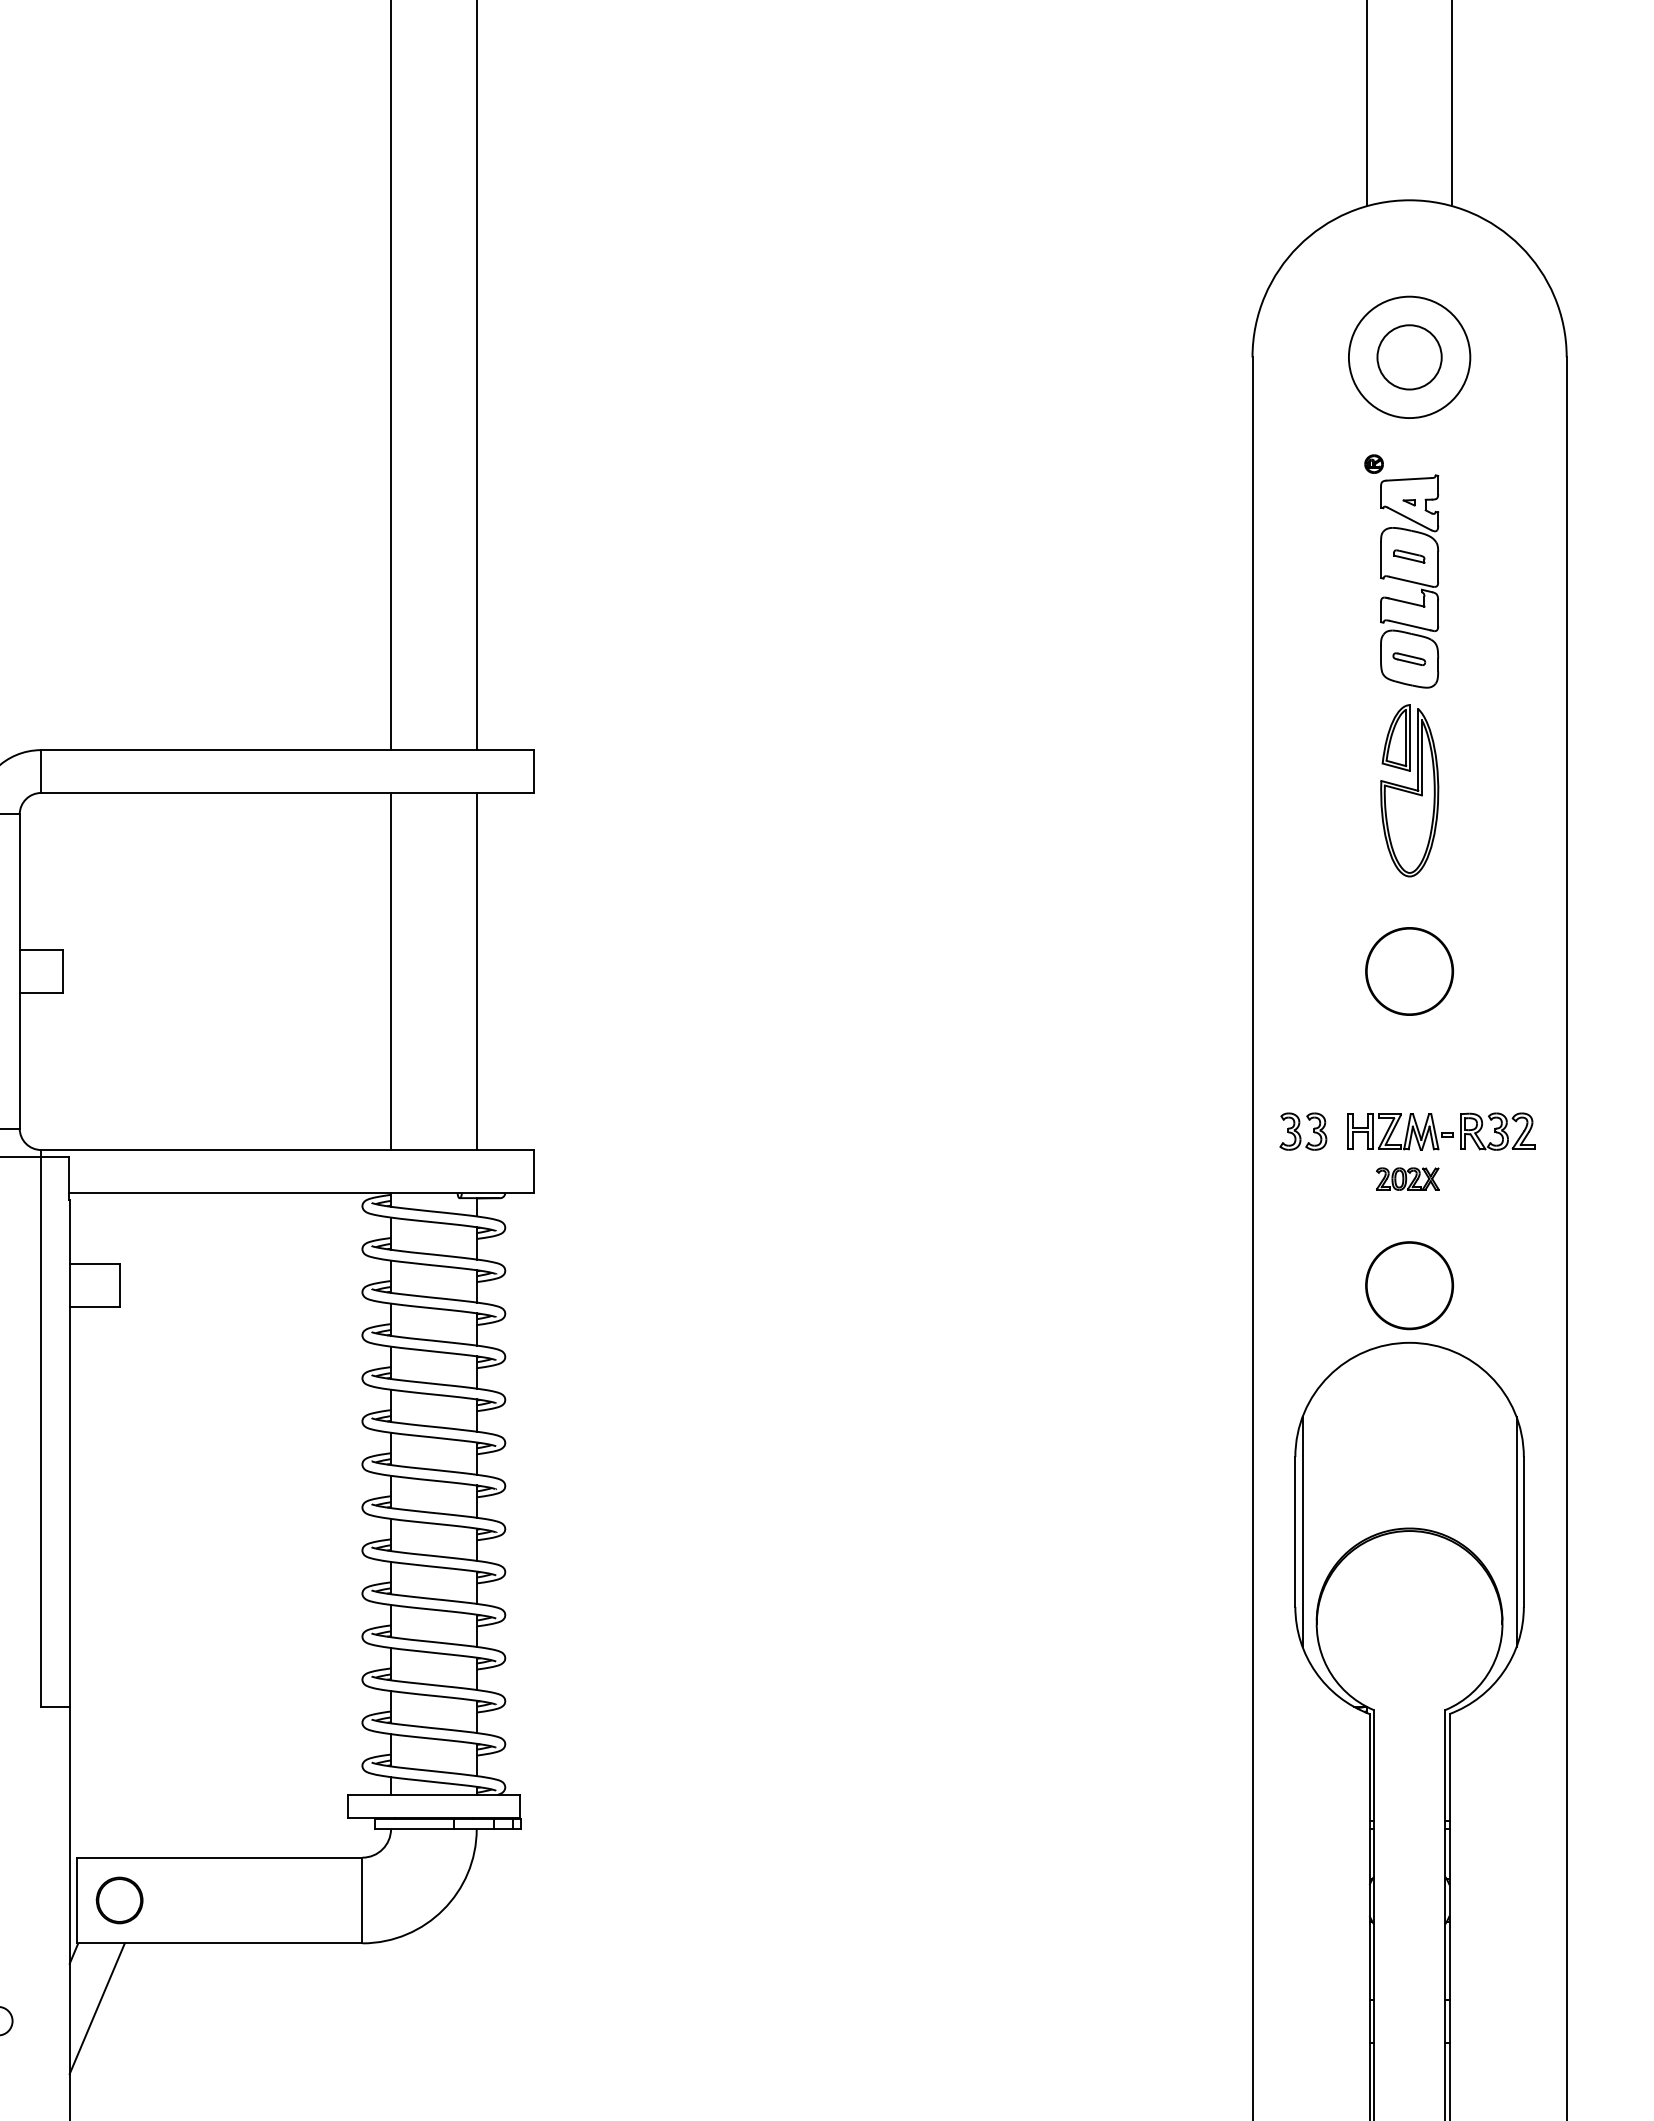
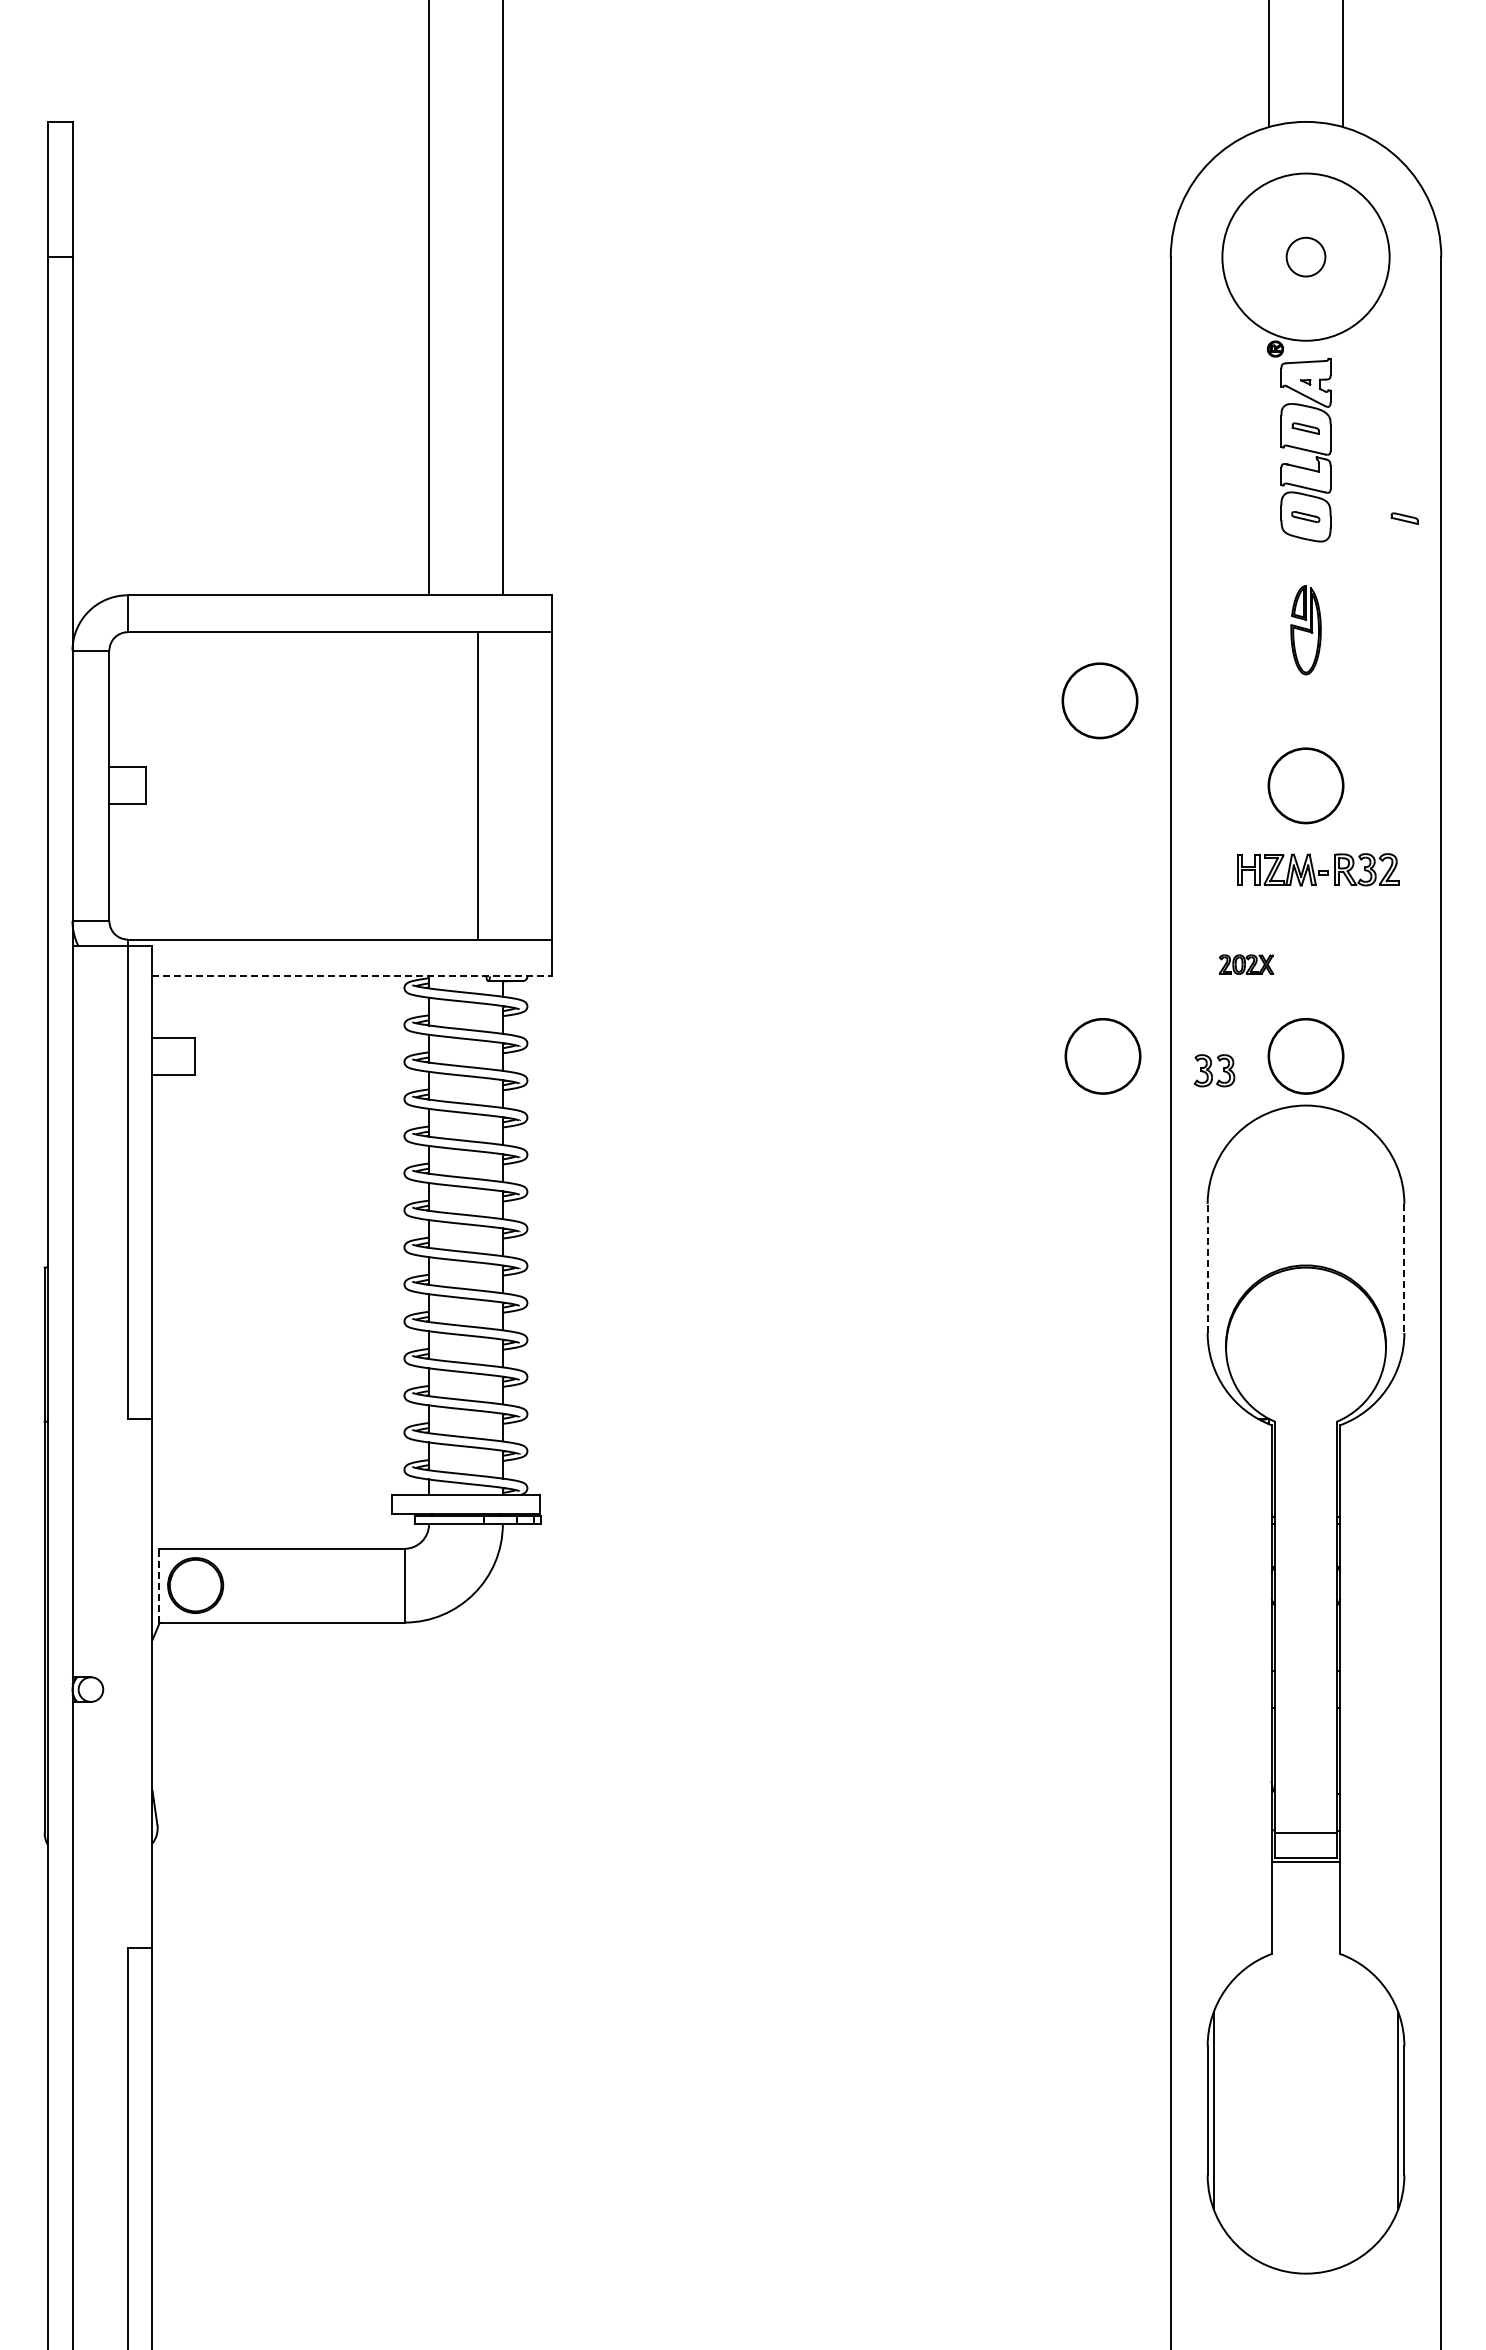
circle: (1408, 356) -> (1305, 256), size x0.7
circle: (1408, 356) -> (1305, 256), size x1.6
part: (1523, 660) -> (1404, 518), added
part: (1408, 789) -> (1305, 629), size x0.6
circle: (1169, 872) -> (1099, 700), added
line: (391, 971) -> (478, 785), moved
line: (476, 971) -> (551, 785), moved
part: (1303, 1131) -> (1214, 1070), moved
part: (1441, 1131) -> (1318, 869), moved
part: (1407, 1178) -> (1246, 964), moved
line: (302, 1192) -> (352, 976), solid -> dashed
circle: (1173, 1285) -> (1102, 1056), added
line: (1295, 1532) -> (1207, 1268), solid -> dashed
line: (1302, 1532) -> (1213, 1268), removed
line: (1517, 1532) -> (1398, 1268), removed
line: (1523, 1532) -> (1404, 1268), solid -> dashed
line: (76, 1900) -> (158, 1585), solid -> dashed
part: (118, 1900) -> (194, 1585), size x1.4
line: (96, 2008) -> (175, 1678), removed

